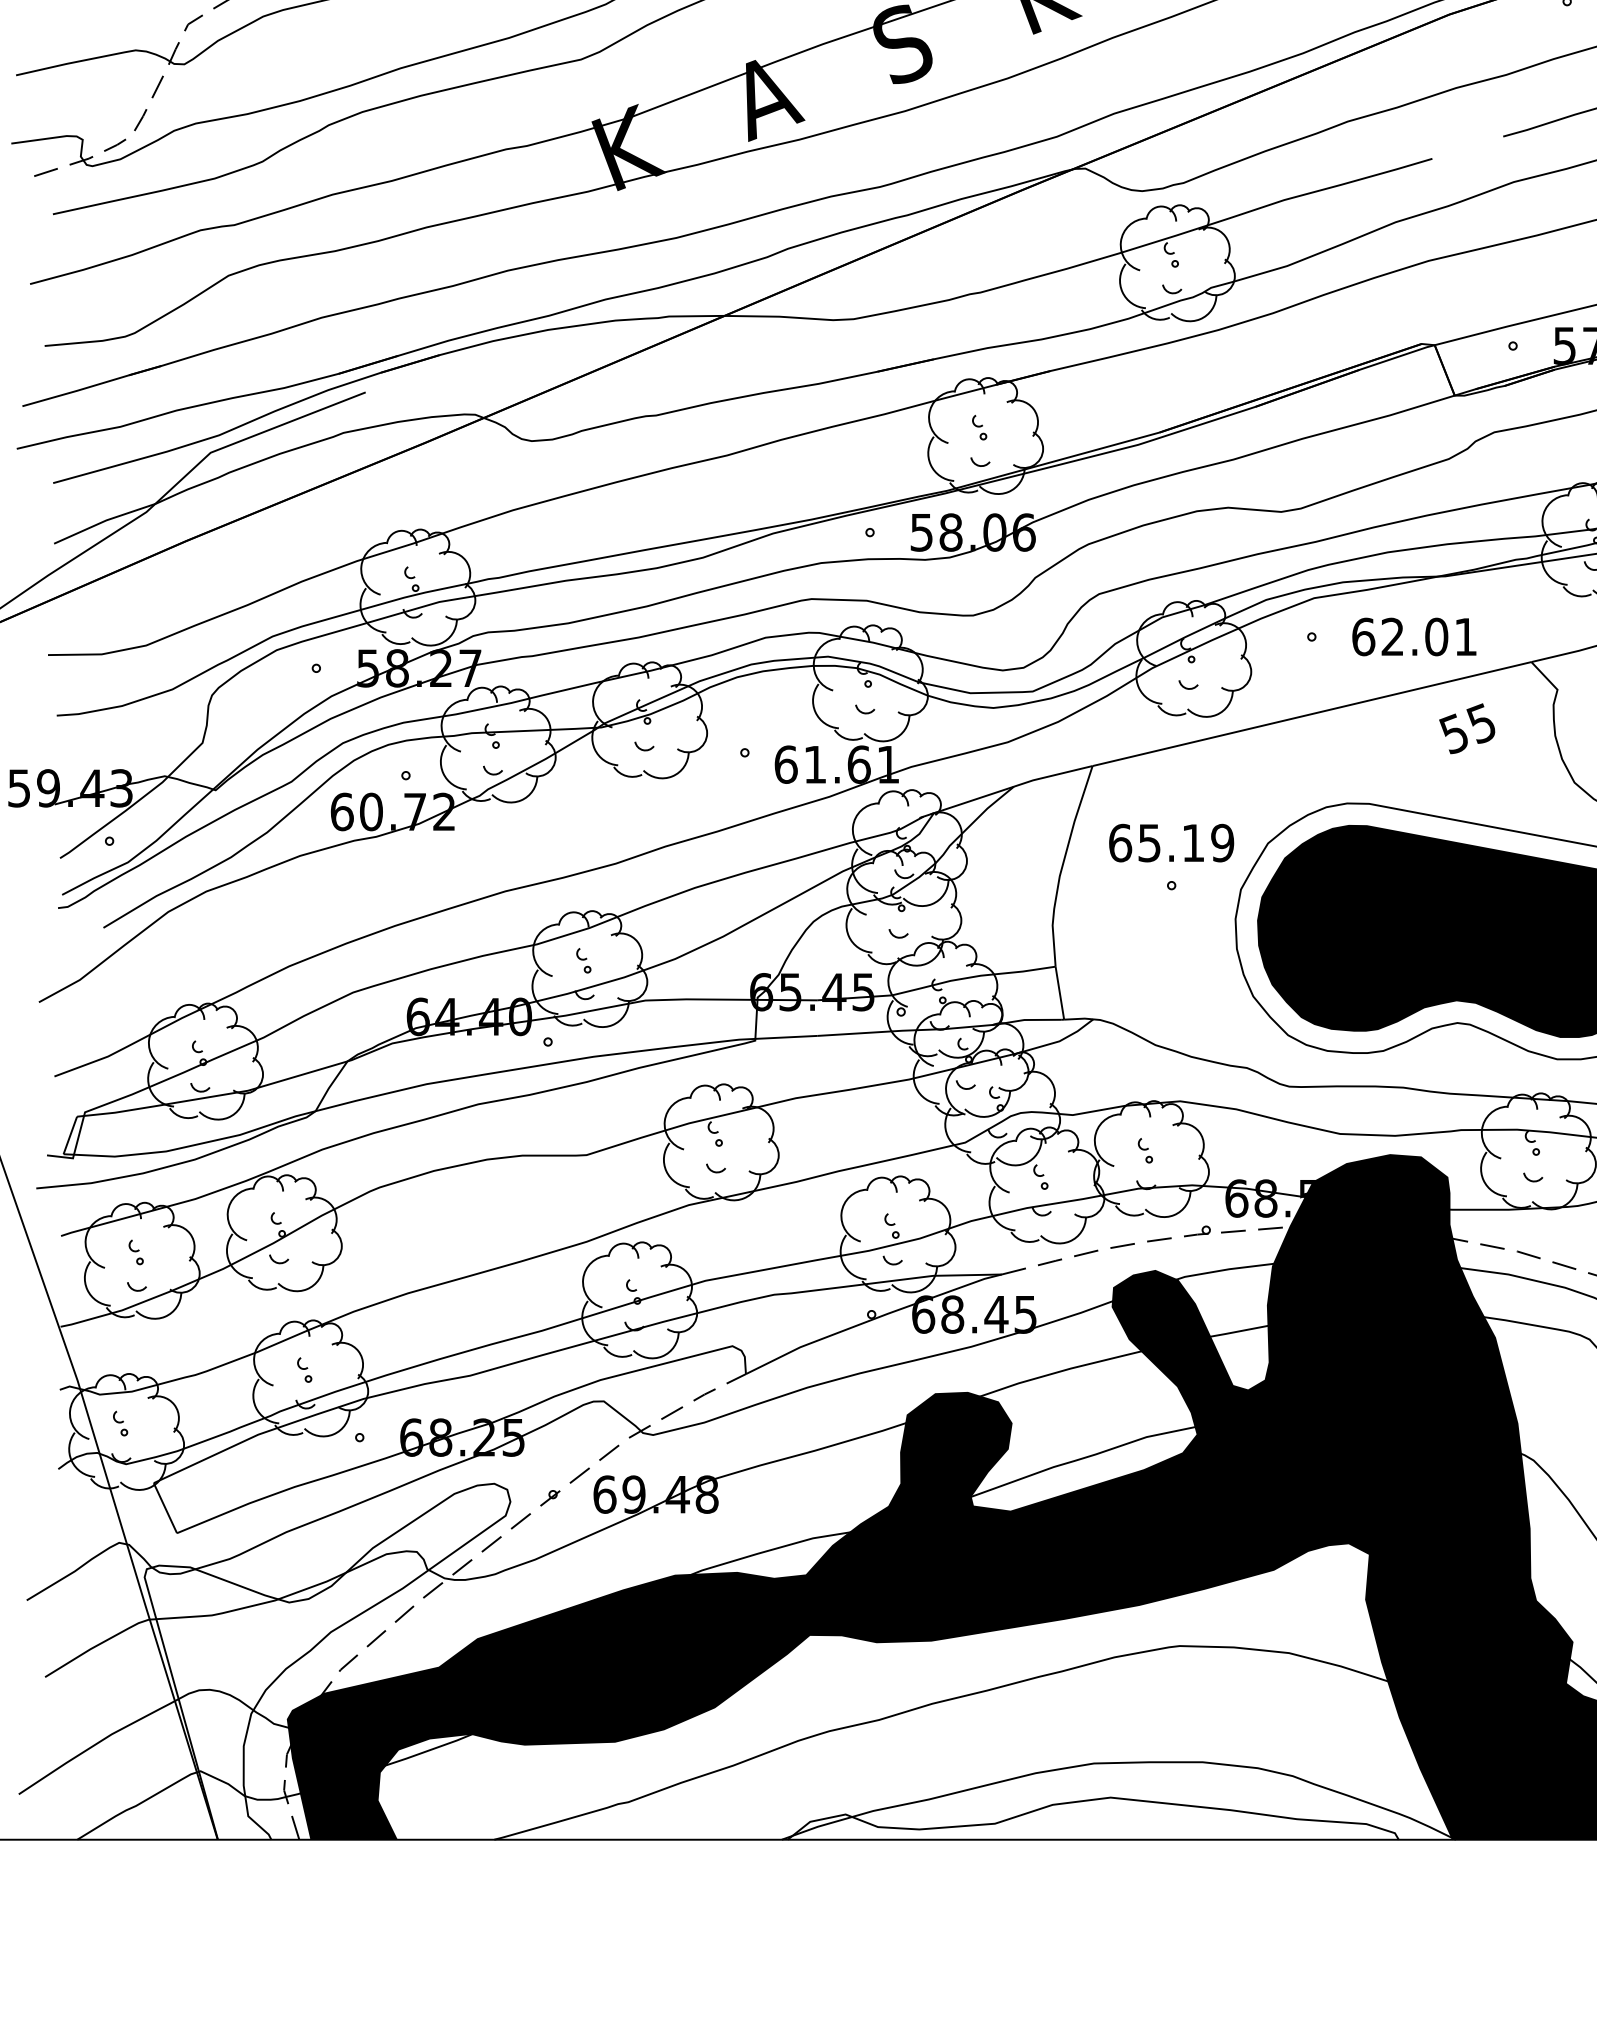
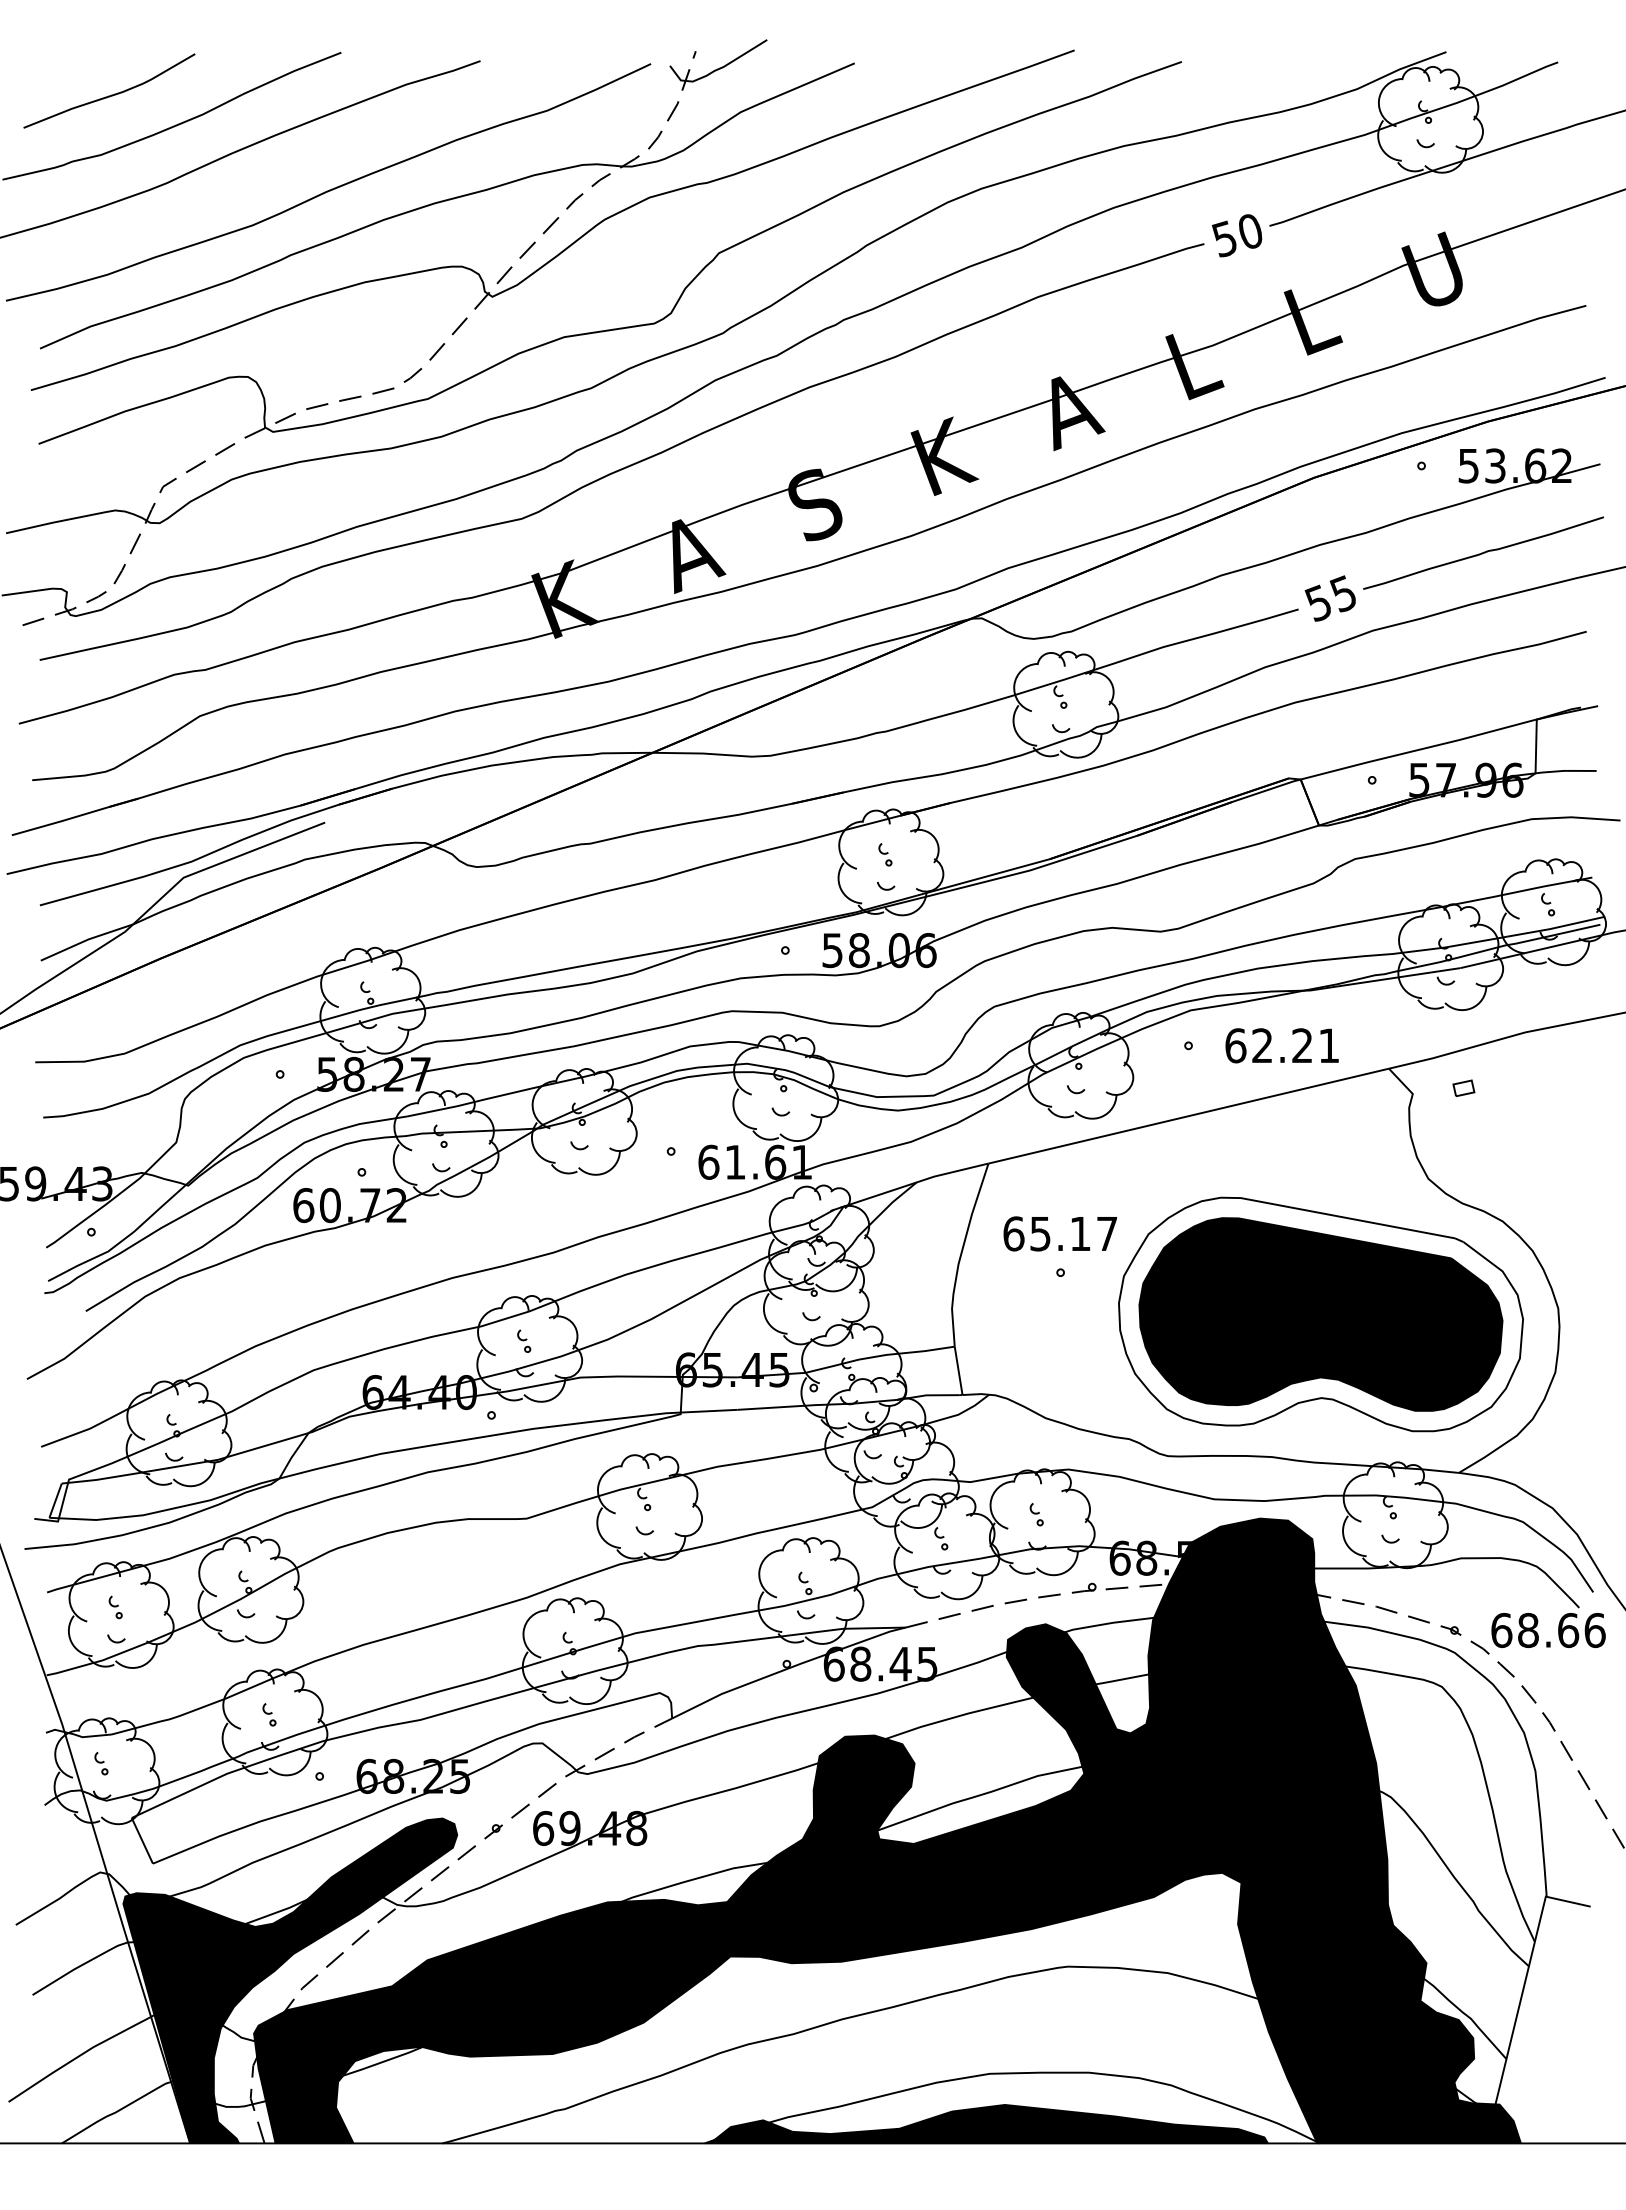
text: (1436, 636) -> (1302, 1045), 62.01 -> 62.21
text: (1466, 728) -> (1329, 598), moved
text: (1221, 842) -> (1106, 1233), 65.19 -> 65.17
fill: (327, 1661) -> (290, 1980), added
fill: (1092, 1817) -> (988, 2123), added

